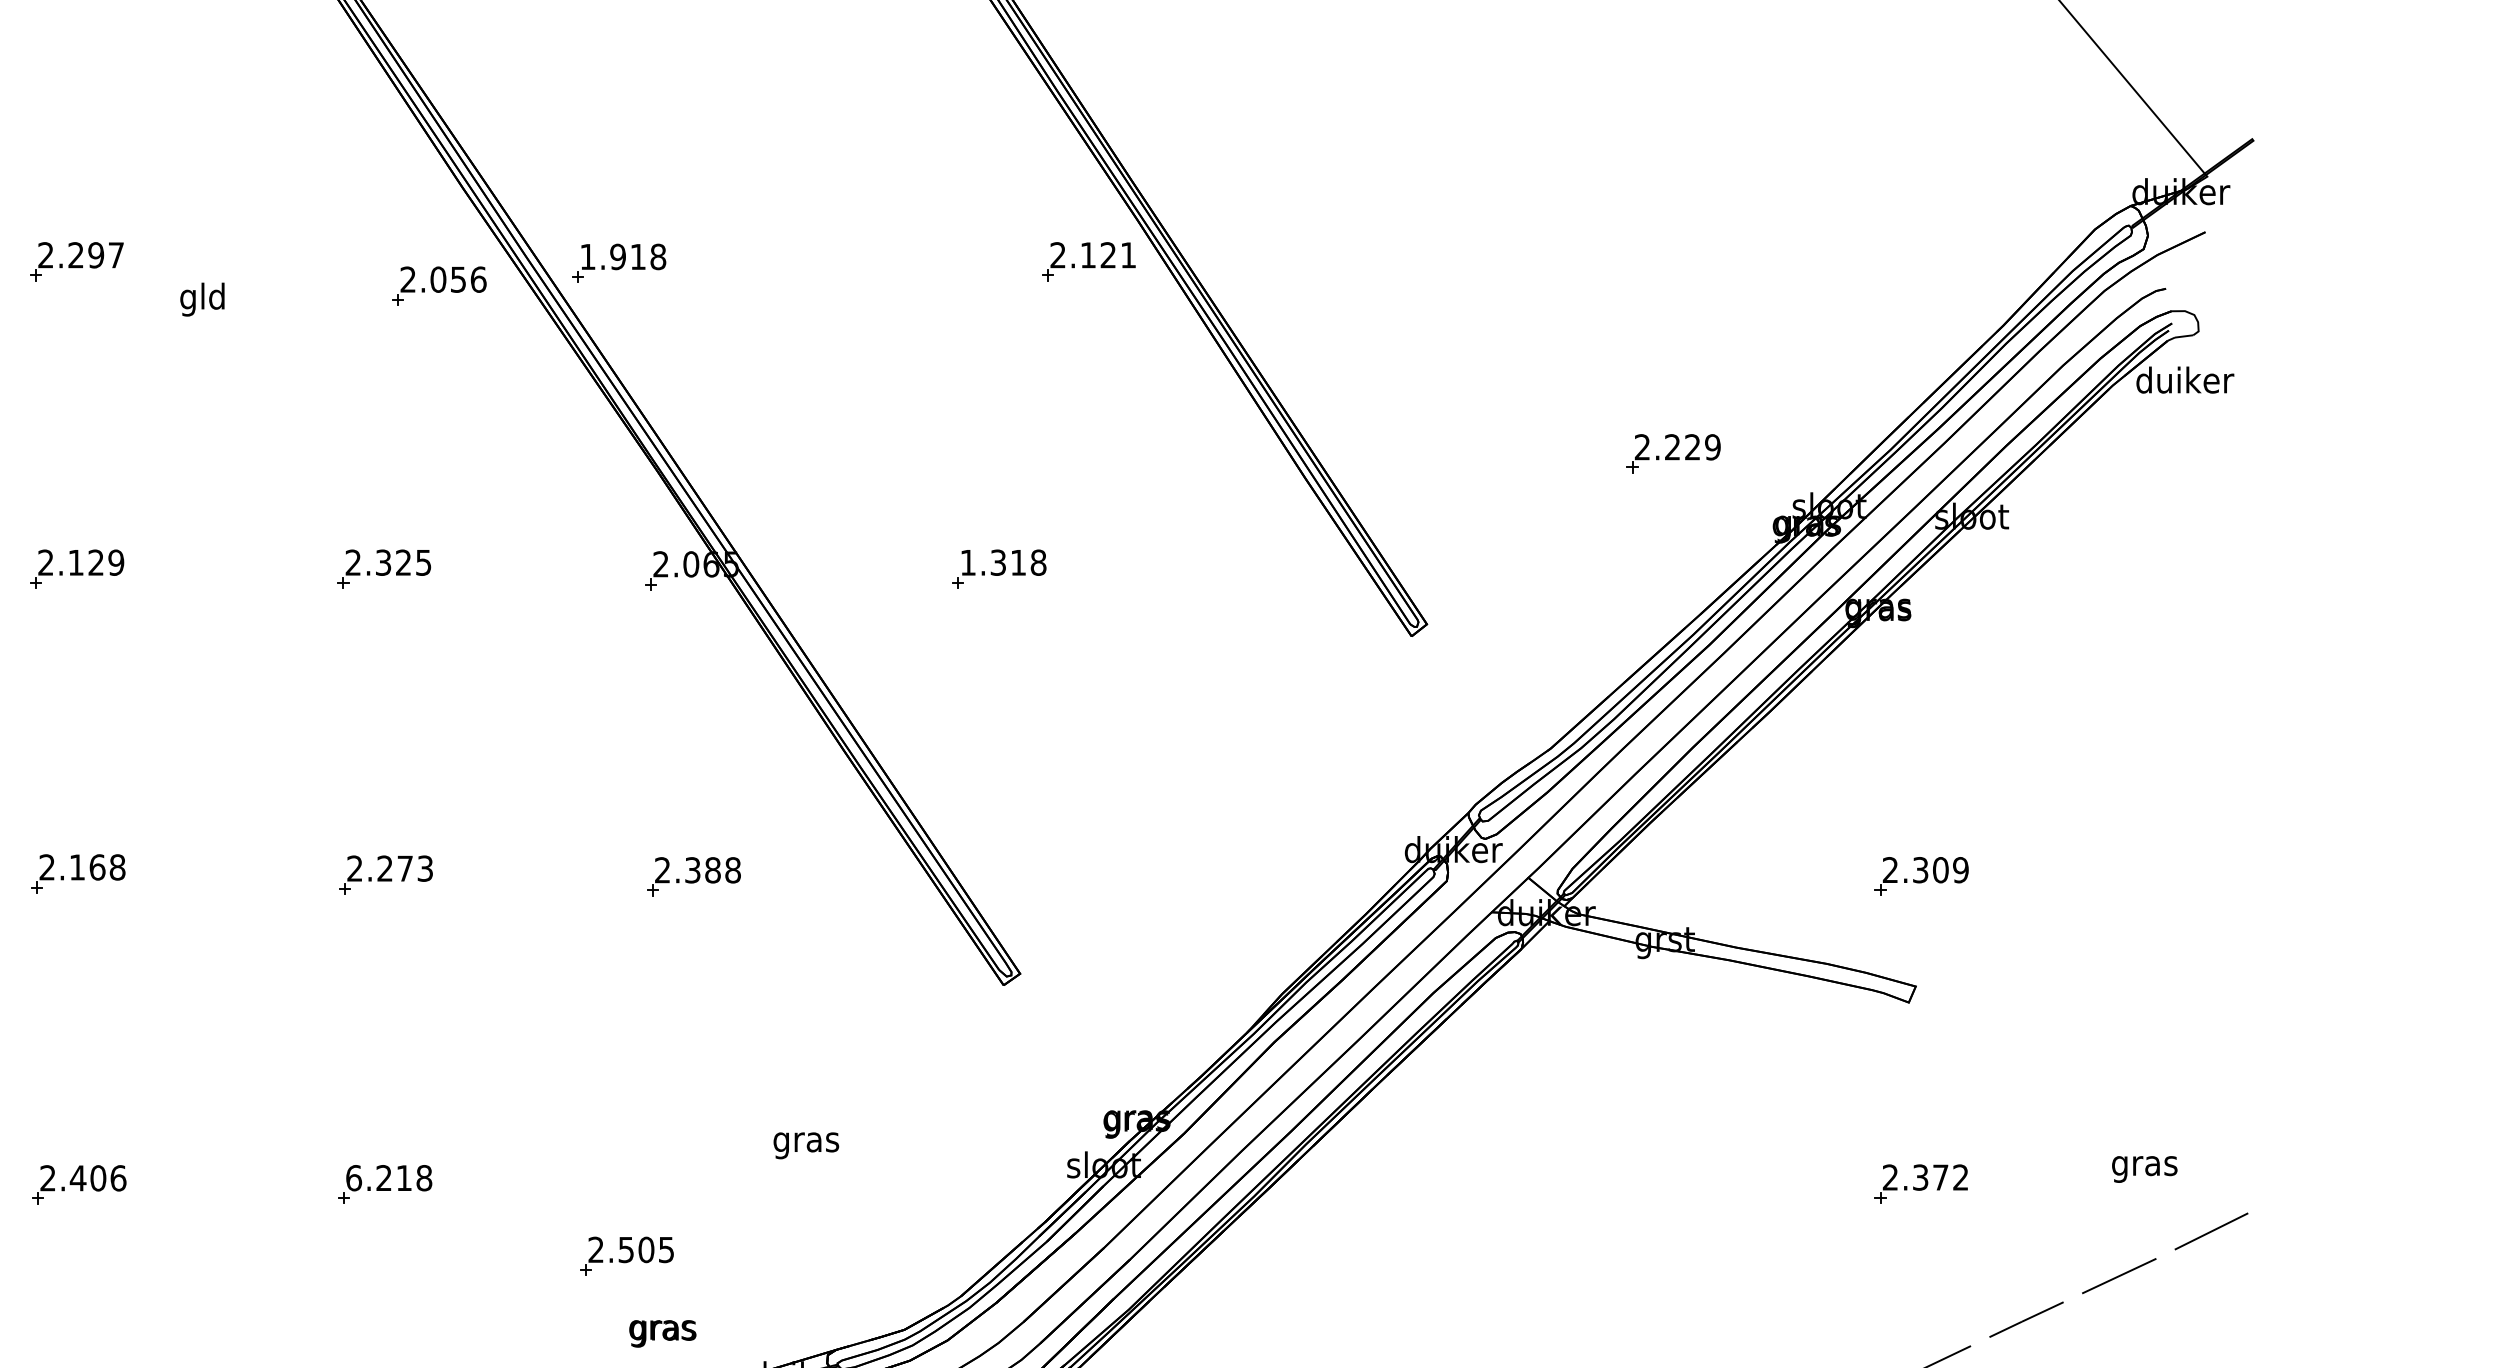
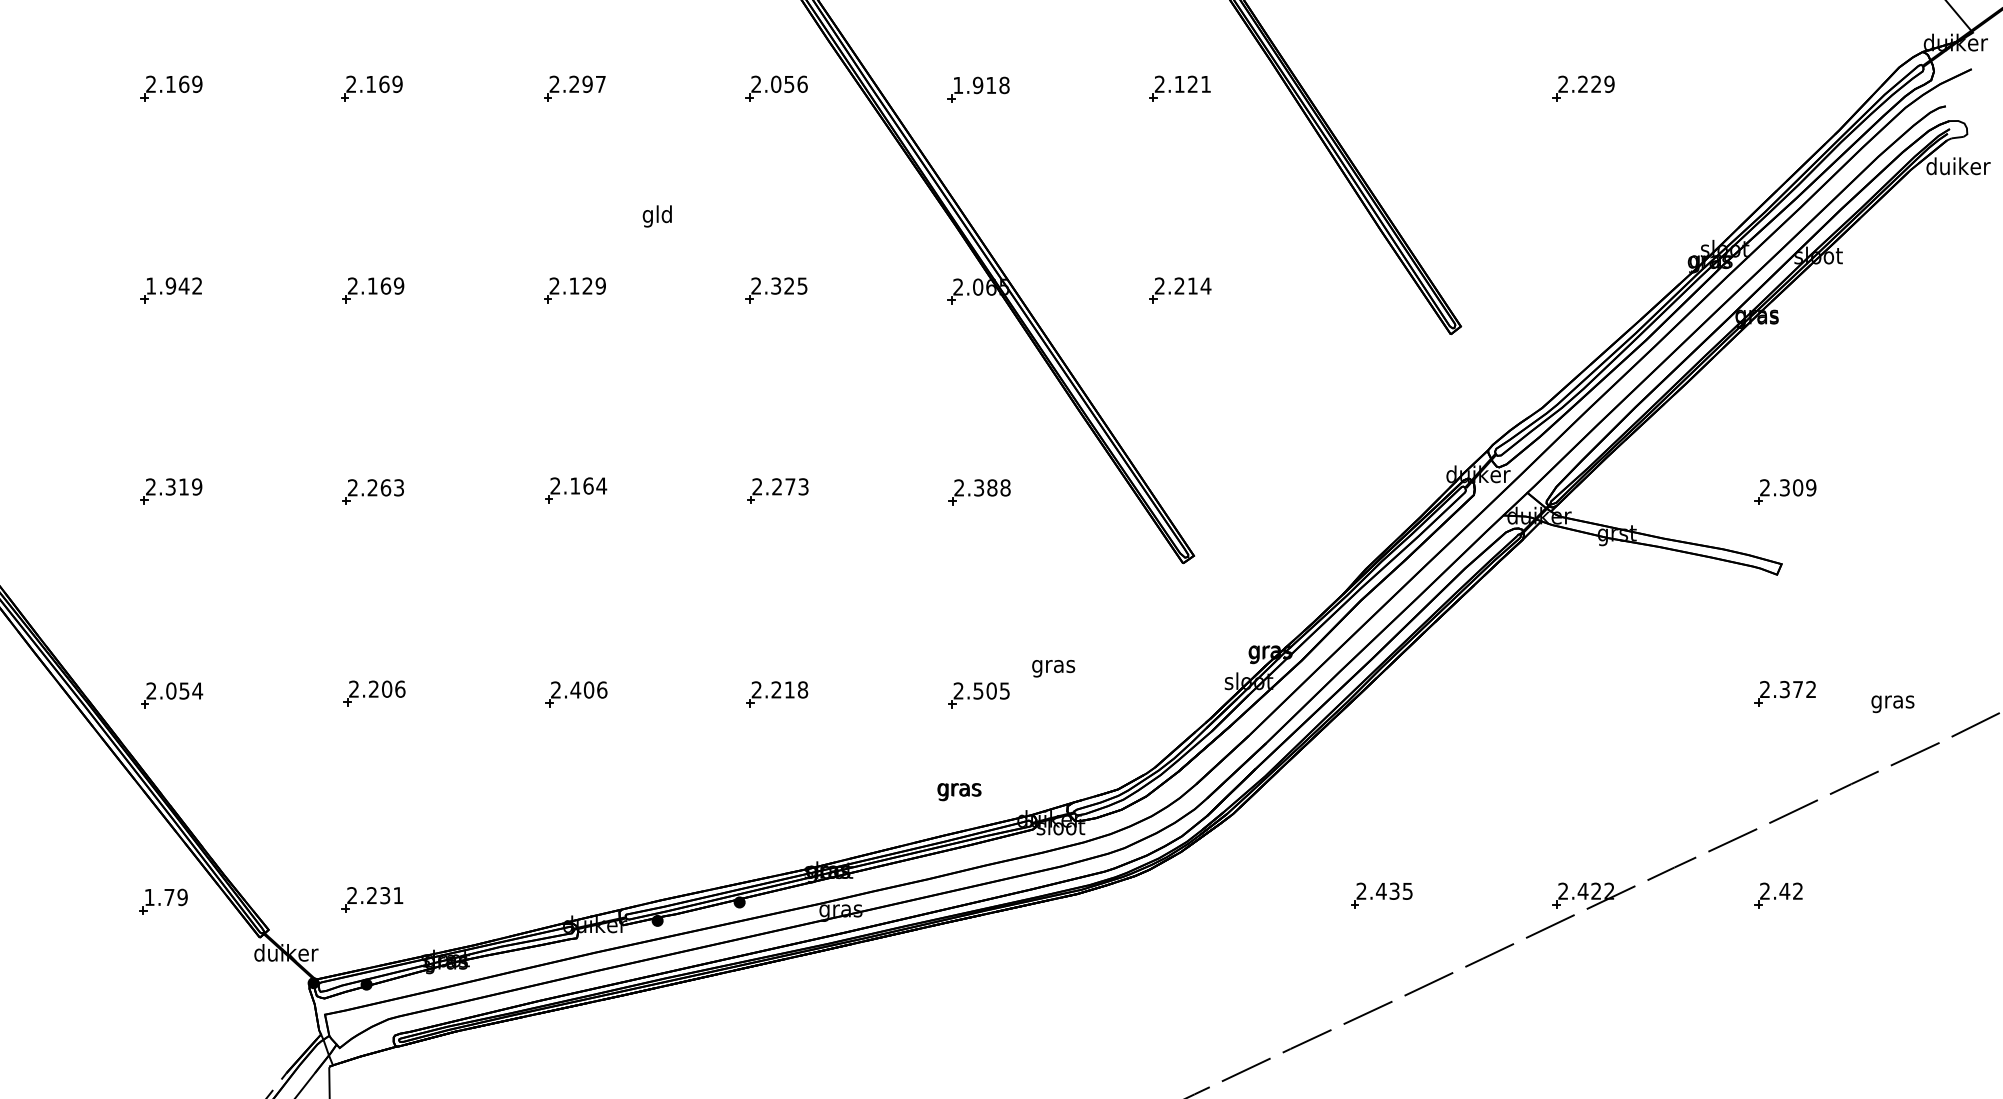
part: (1088, 261) -> (1179, 88), moved
part: (618, 263) -> (978, 89), moved
part: (438, 285) -> (776, 88), moved
text: (201, 299) -> (656, 216), moved
part: (1673, 453) -> (1583, 88), moved
text: (1002, 561) -> (1182, 285), 1.318 -> 2.214
text: (117, 866) -> (601, 485), 2.168 -> 2.164
text: (2144, 1169) -> (1892, 704), moved
text: (353, 1177) -> (756, 689), 6.218 -> 2.218
part: (626, 1256) -> (978, 695), moved

